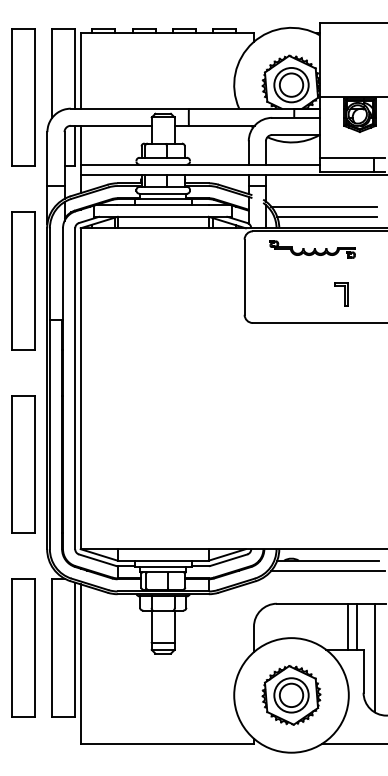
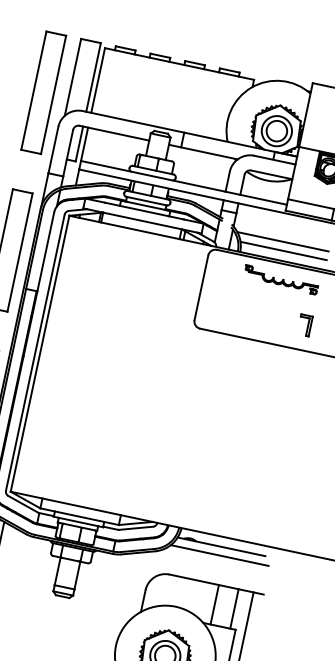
part: (312, 249) -> (281, 279), moved
part: (341, 294) -> (304, 325), moved
line: (348, 626) -> (214, 604), moved

